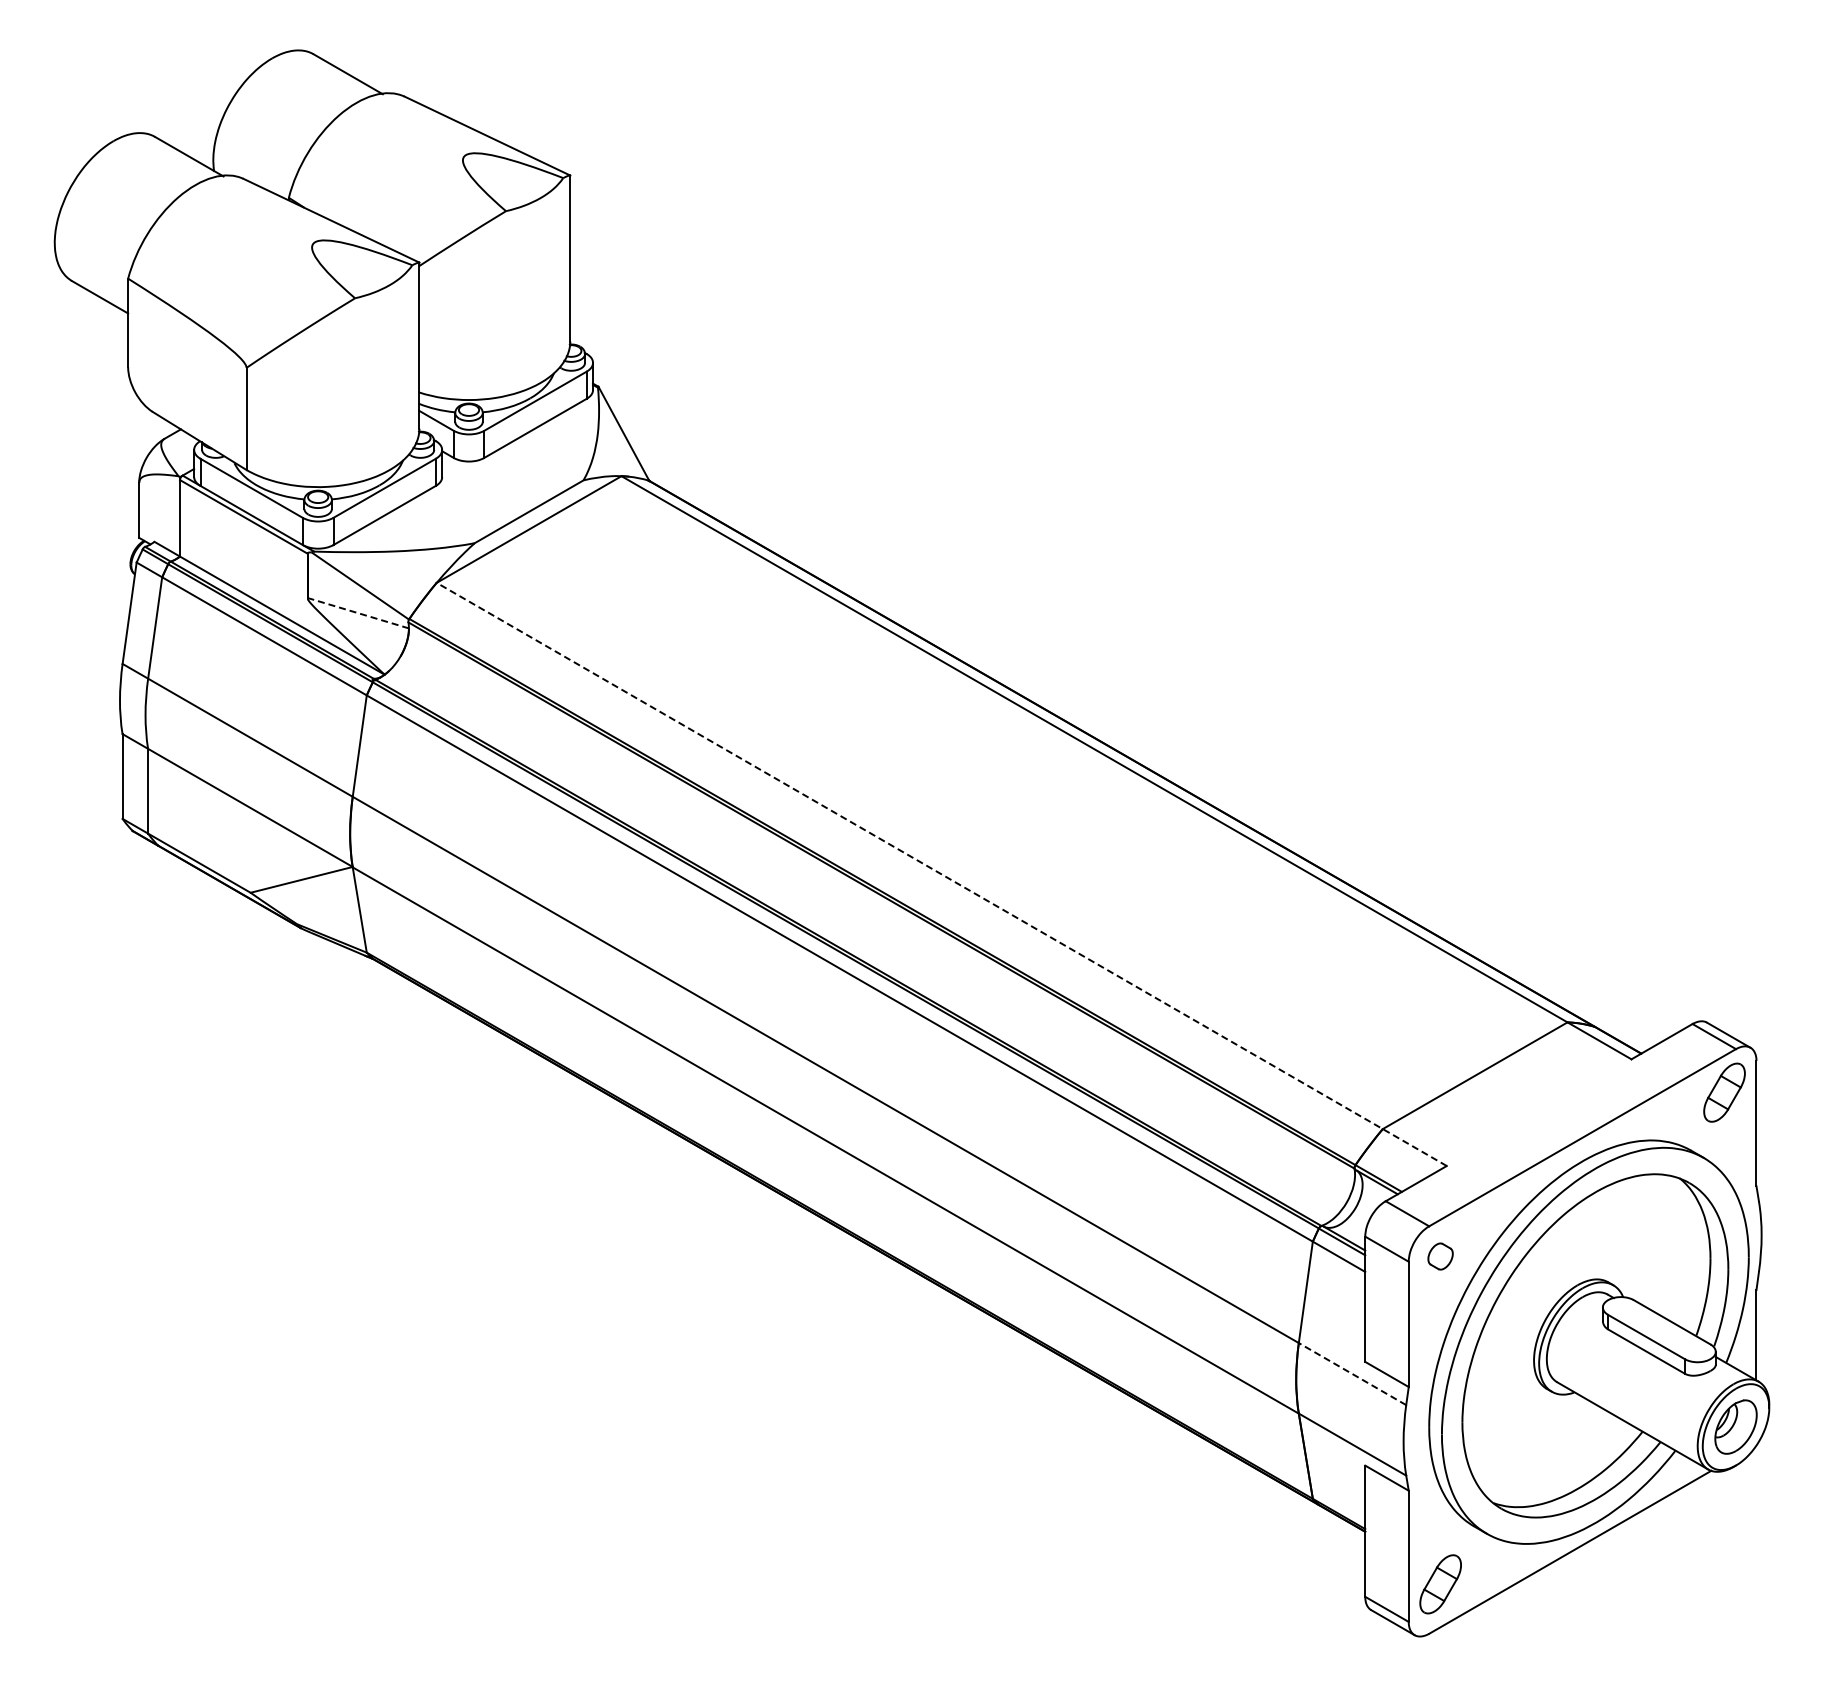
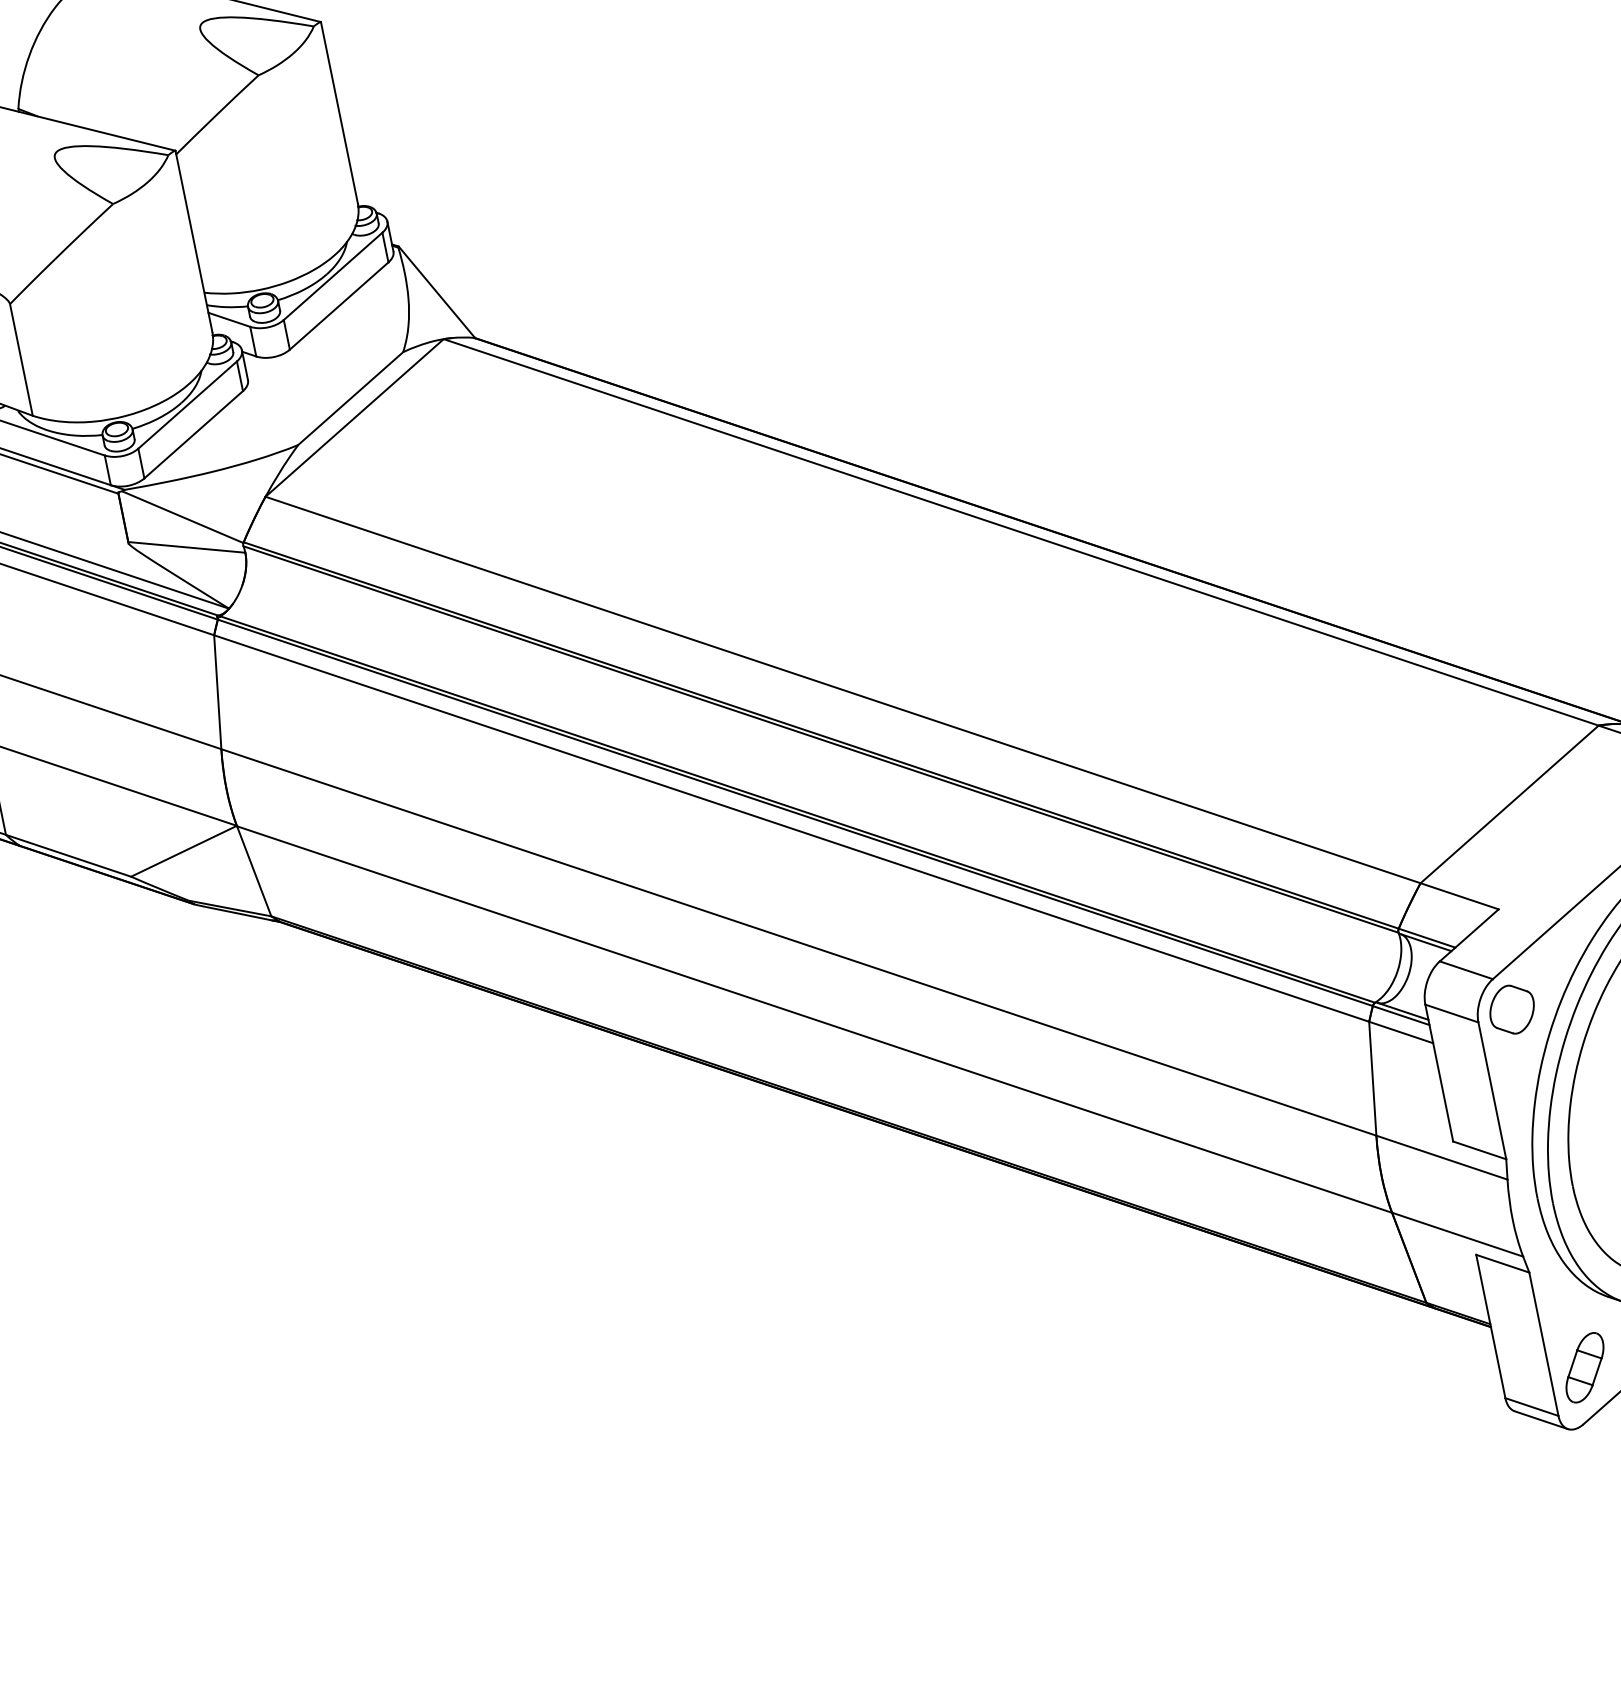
line: (358, 613) -> (186, 547), dashed -> solid
line: (941, 874) -> (881, 703), dashed -> solid
part: (1440, 1256) -> (1511, 1009), size x1.67
line: (1352, 1373) -> (1441, 1157), dashed -> solid

